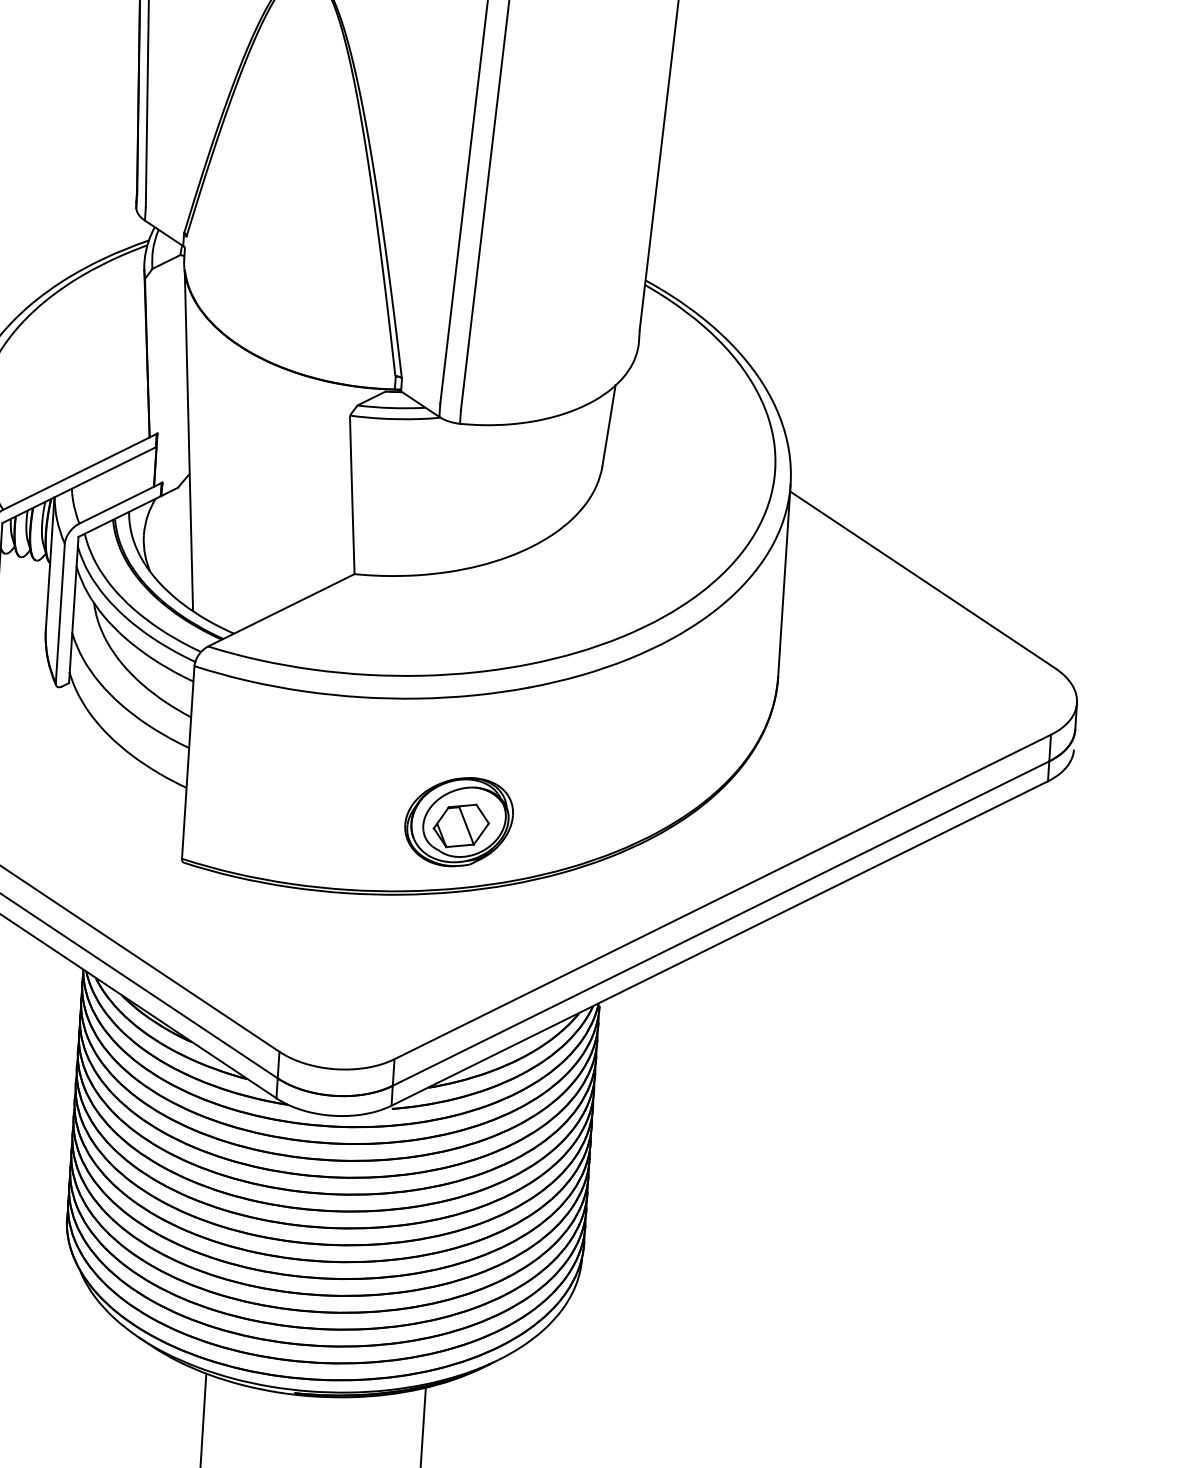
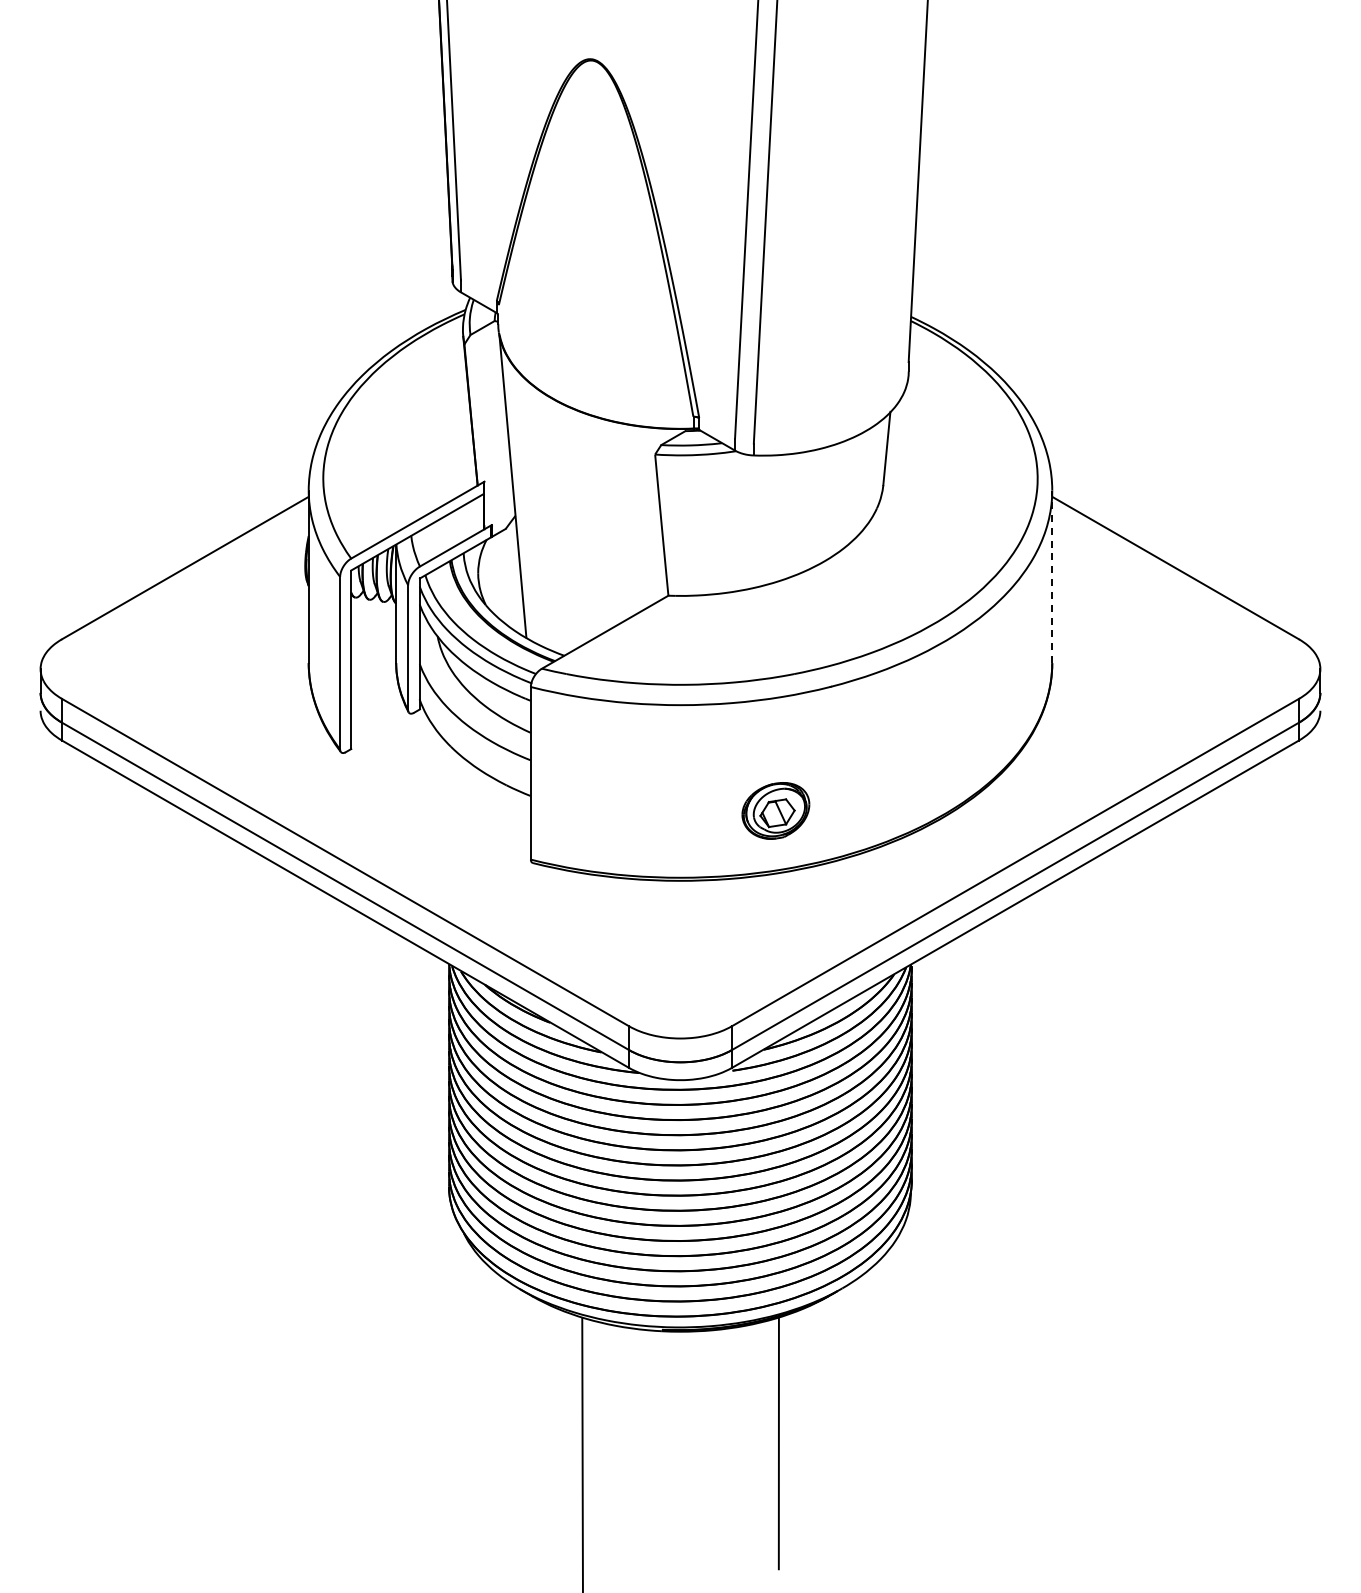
line: (784, 580) -> (1052, 576), solid -> dashed
part: (458, 821) -> (775, 810), size x0.7

